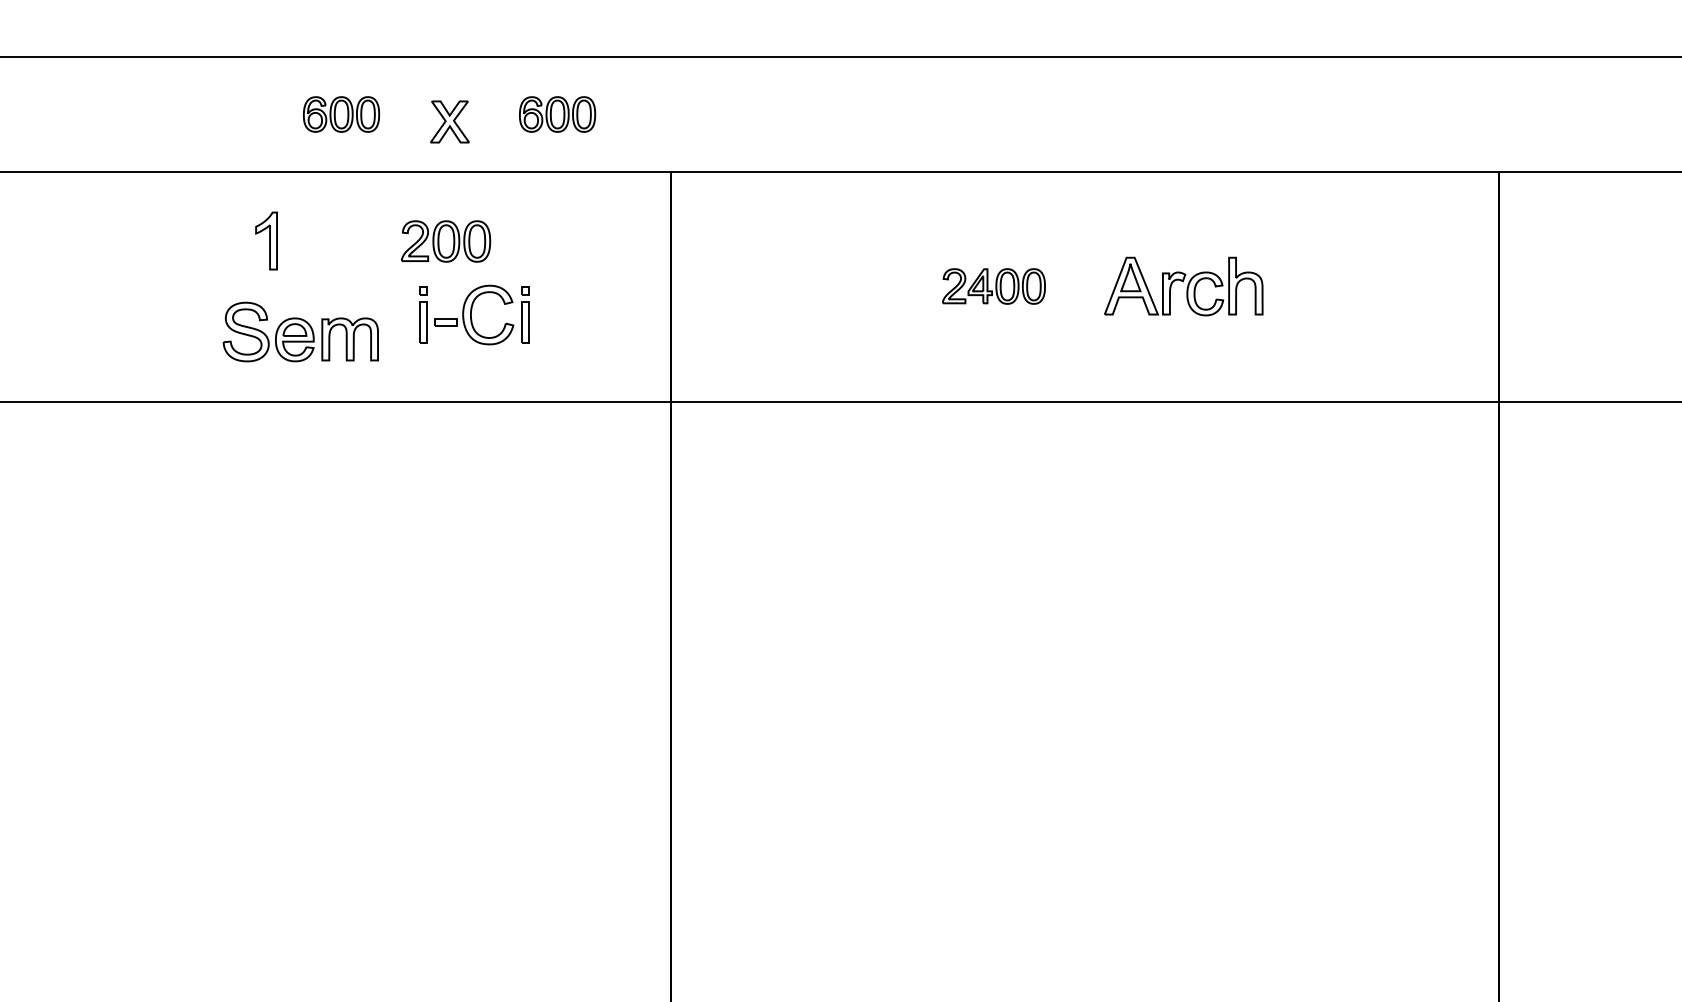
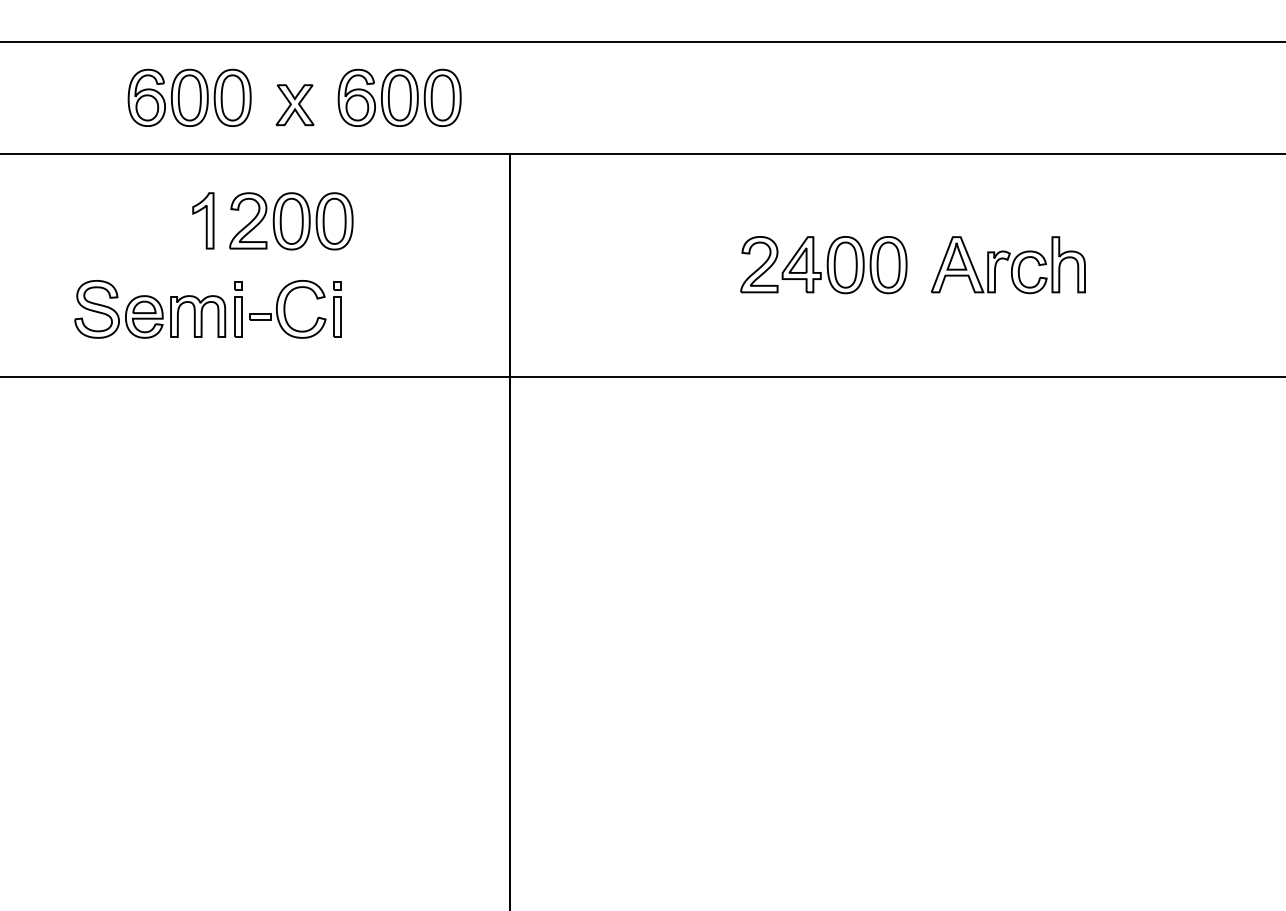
part: (341, 114) -> (189, 97), size x1.67
part: (557, 114) -> (399, 97), size x1.67
part: (266, 240) -> (203, 220), moved
part: (445, 241) -> (290, 221), size x1.43
part: (993, 286) -> (823, 265), size x1.67
part: (474, 314) -> (287, 308), moved

